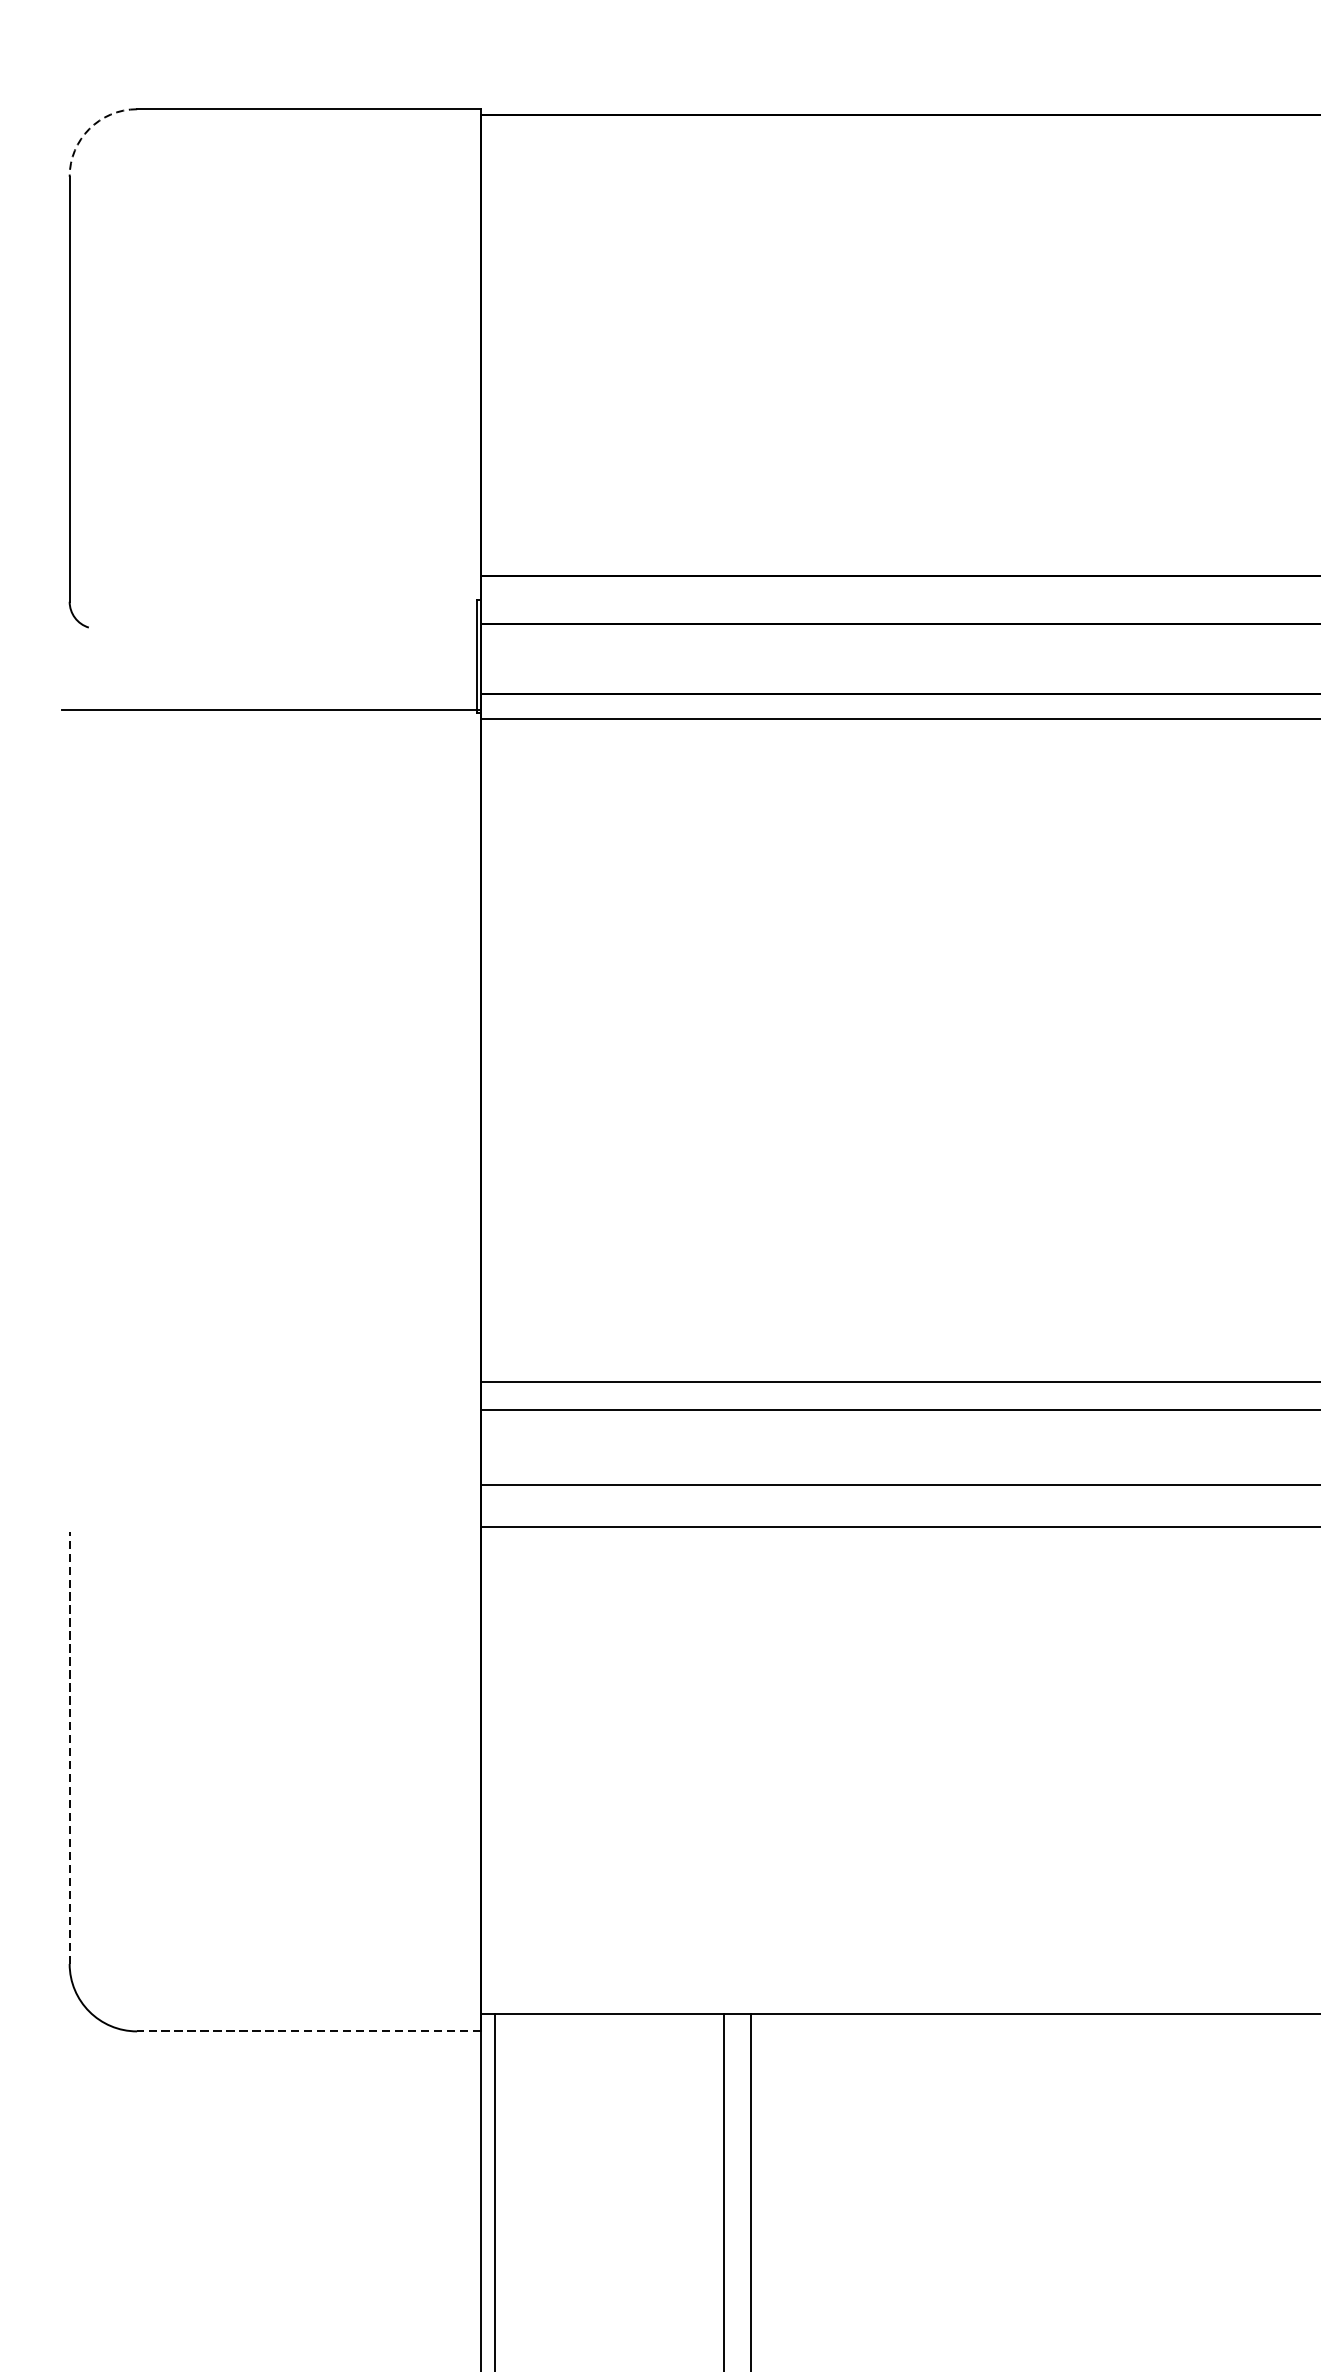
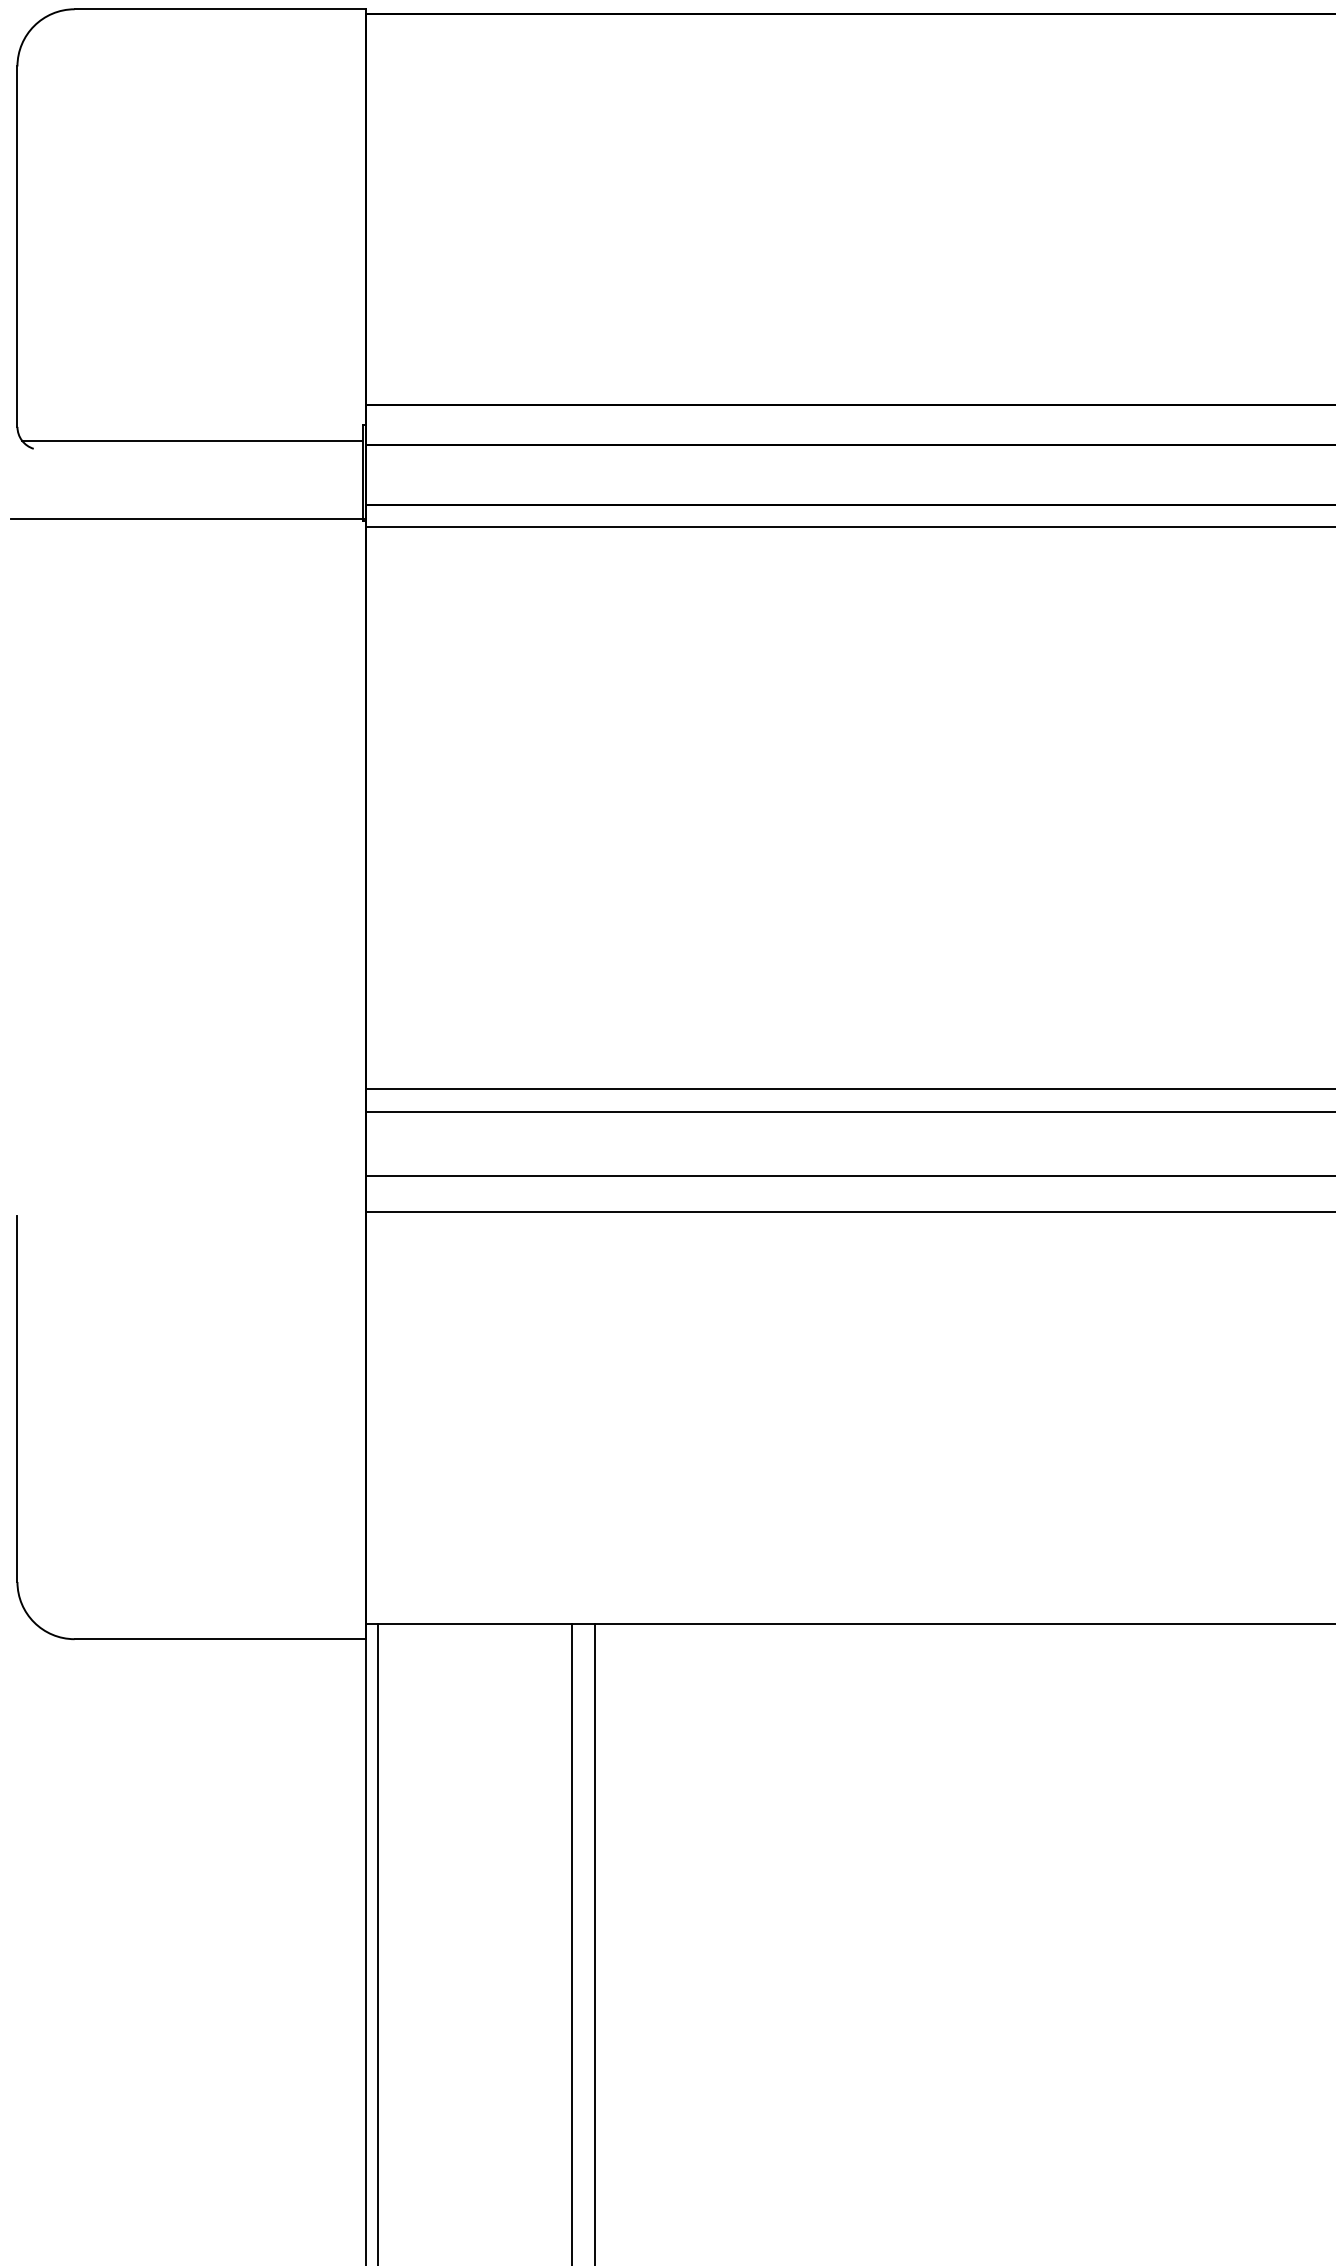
arc: (89, 129) -> (34, 26), dashed -> solid
line: (274, 617) -> (191, 440), added
line: (69, 1747) -> (17, 1398), dashed -> solid
line: (309, 2031) -> (220, 1639), dashed -> solid

